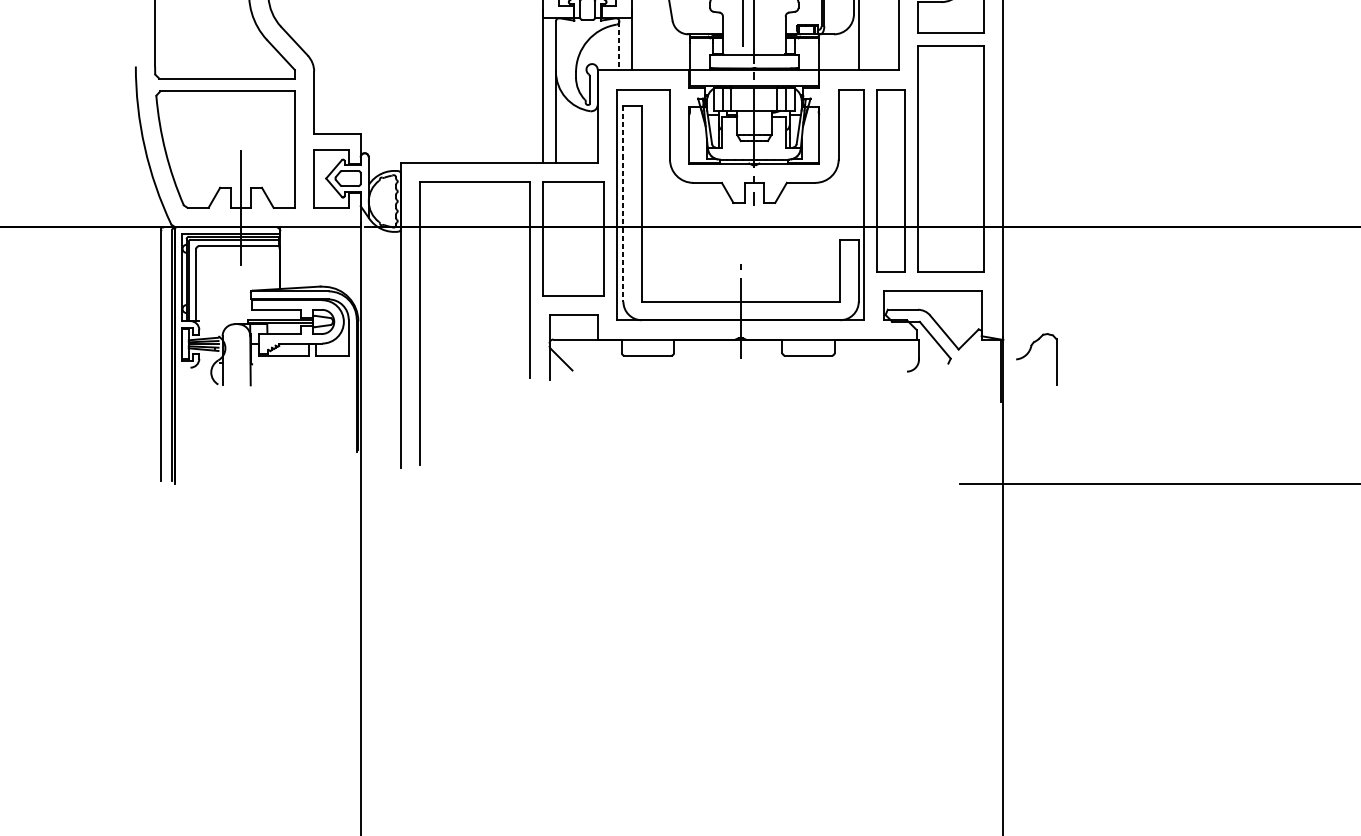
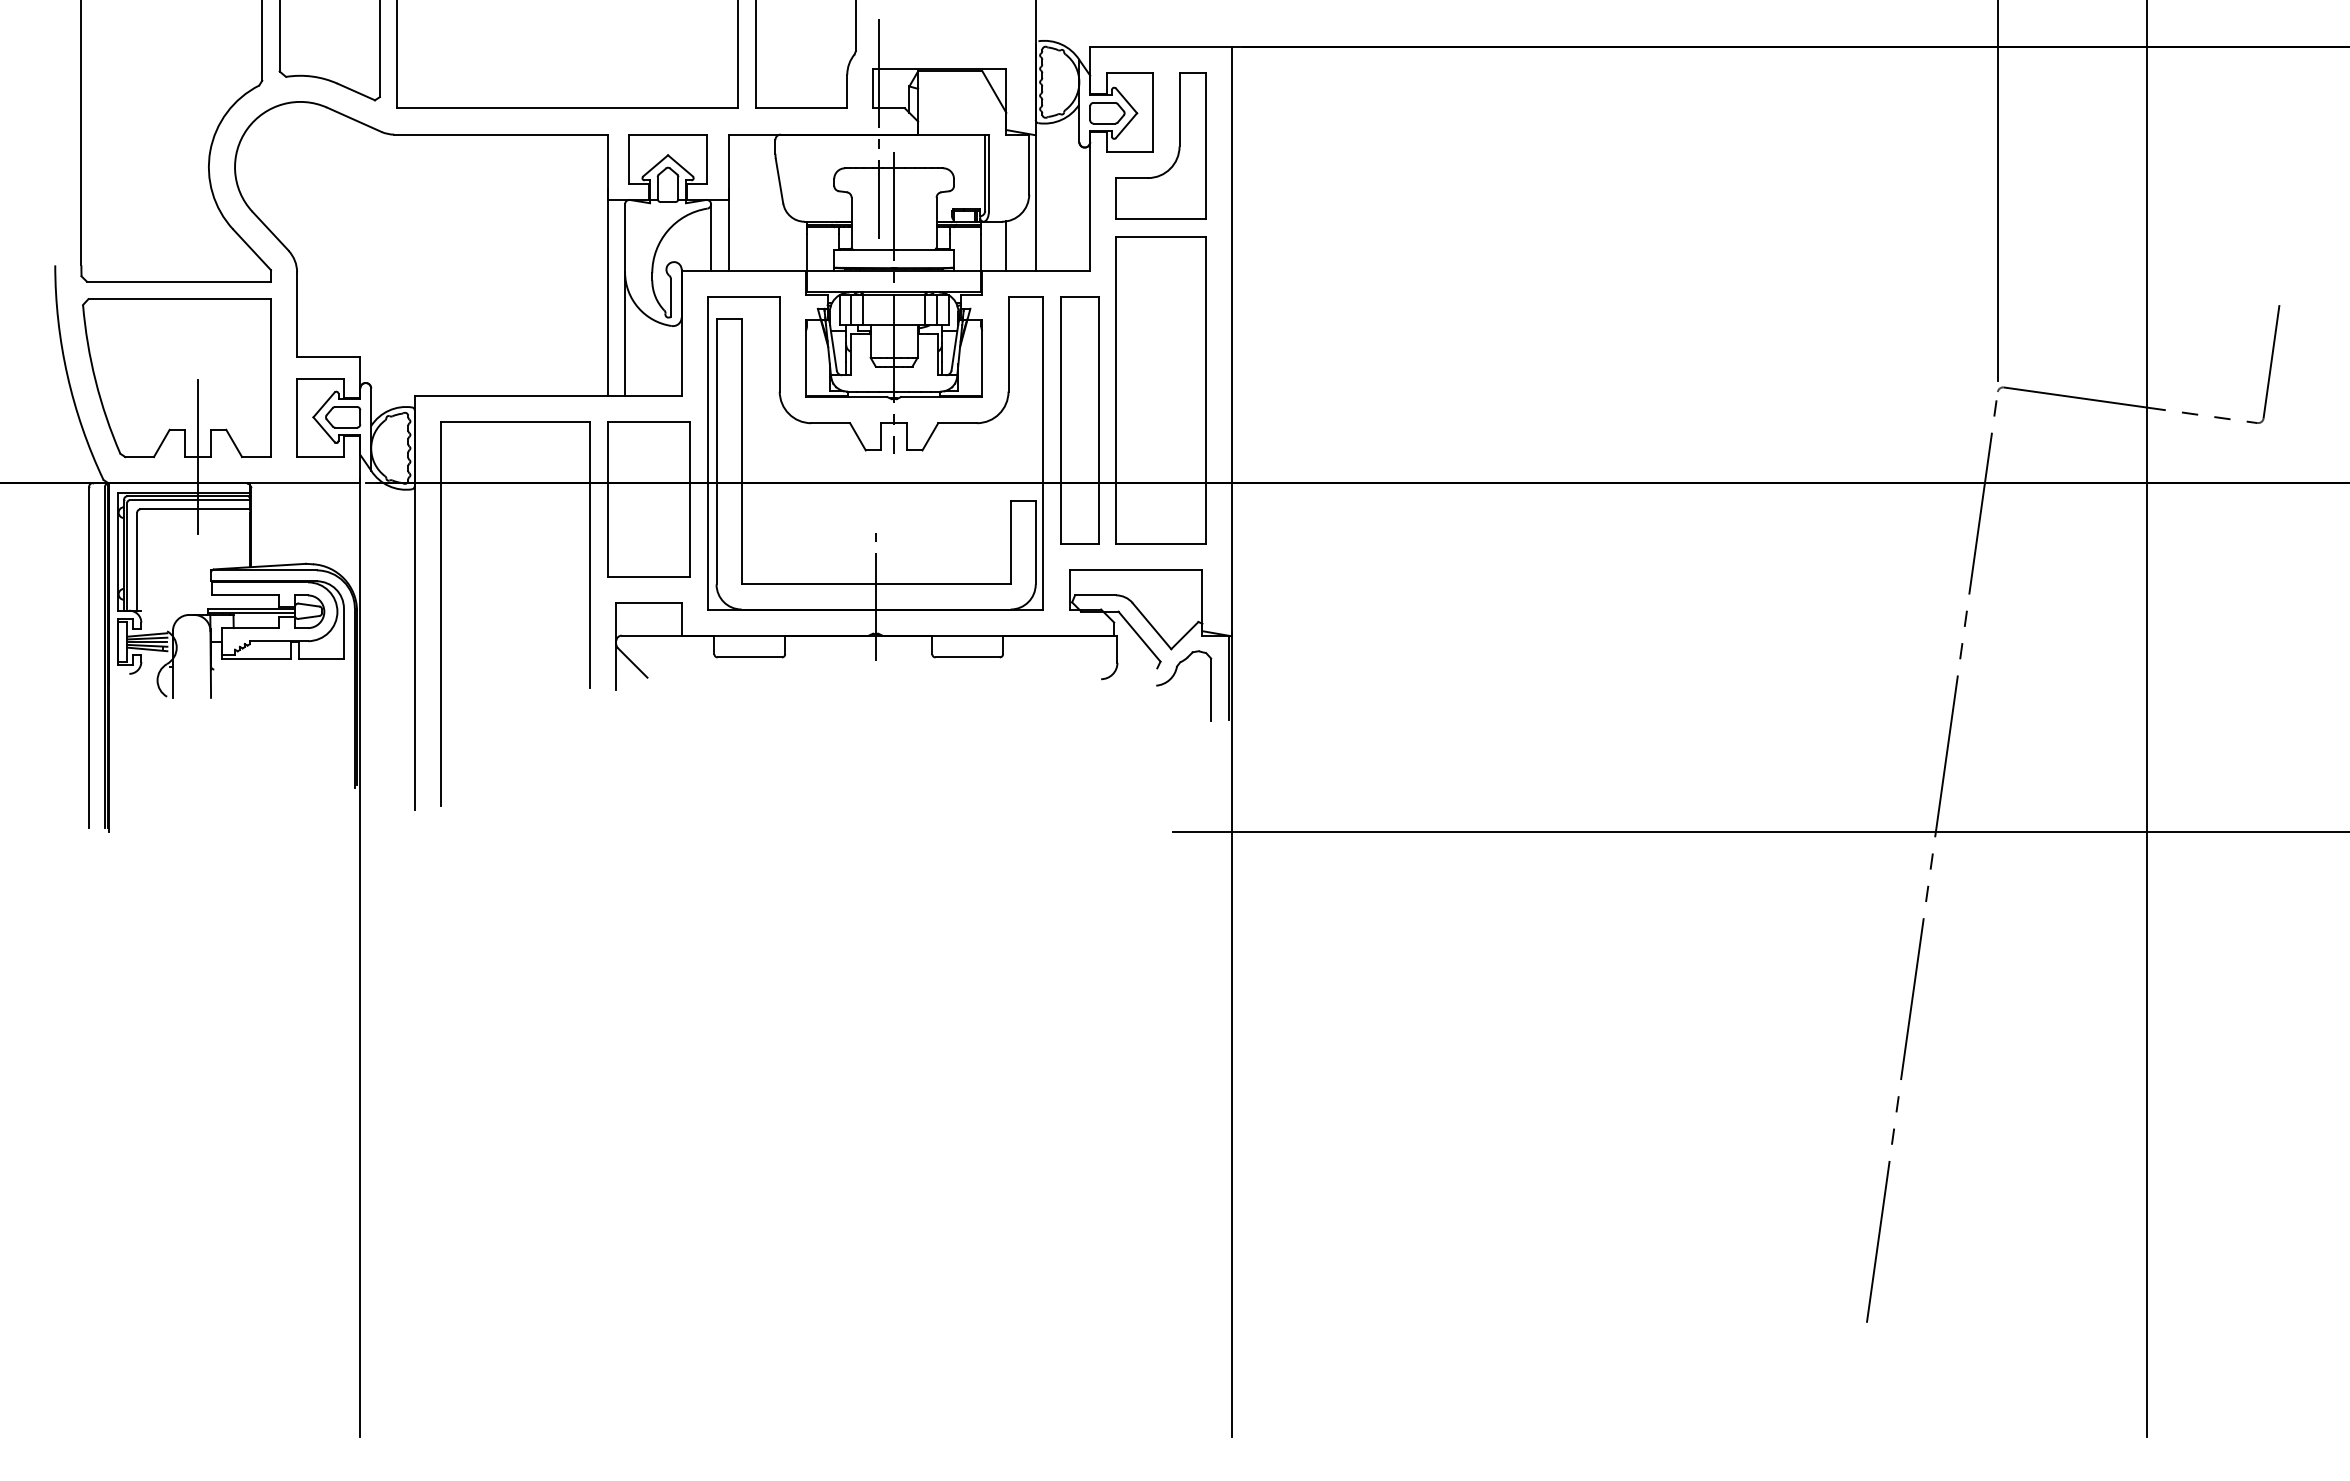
line: (619, 46) -> (711, 238), dashed -> solid
line: (837, 51) -> (1006, 245), added
line: (623, 203) -> (716, 451), dashed -> solid
part: (1028, 353) -> (1173, 677), moved

